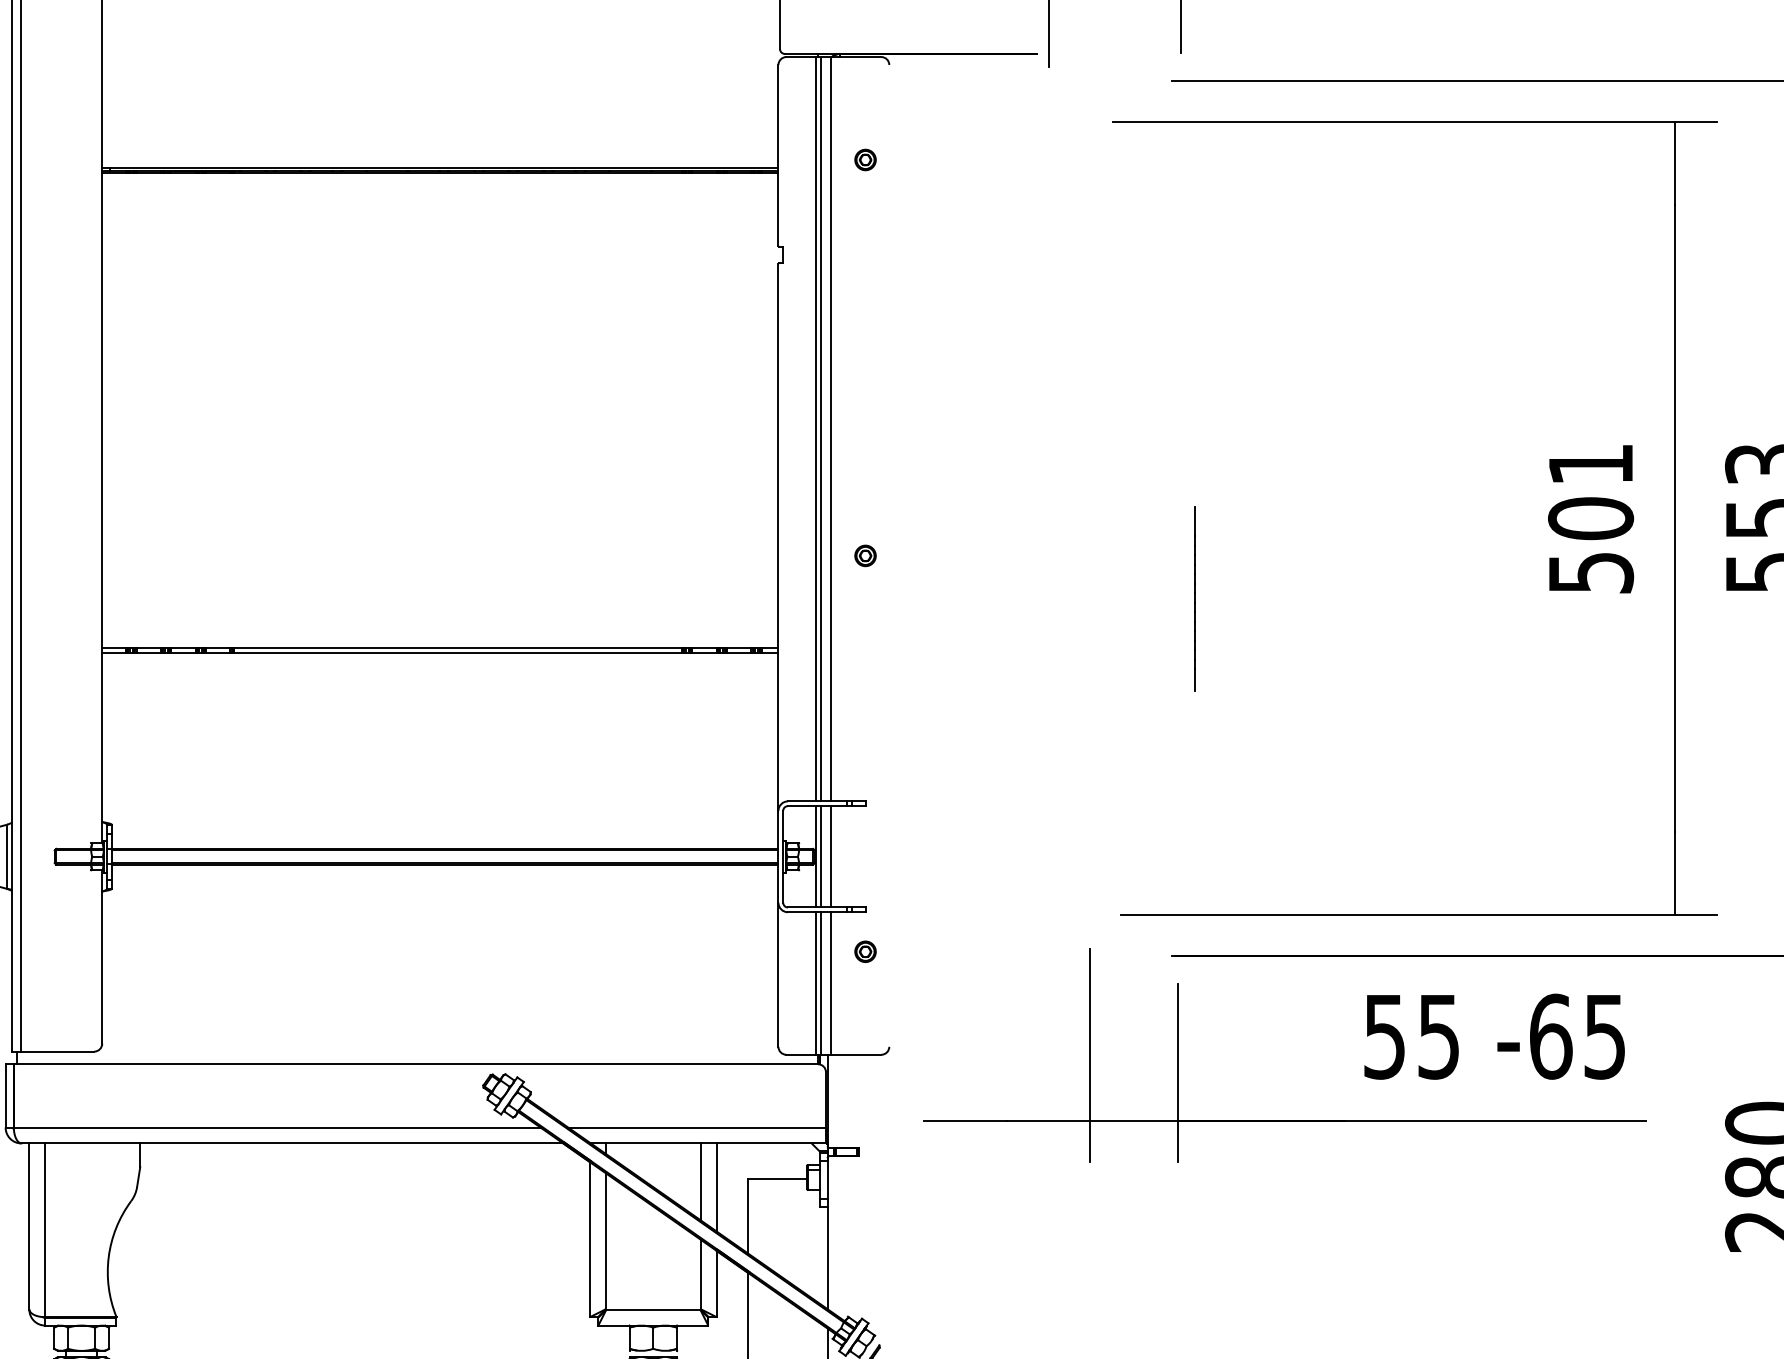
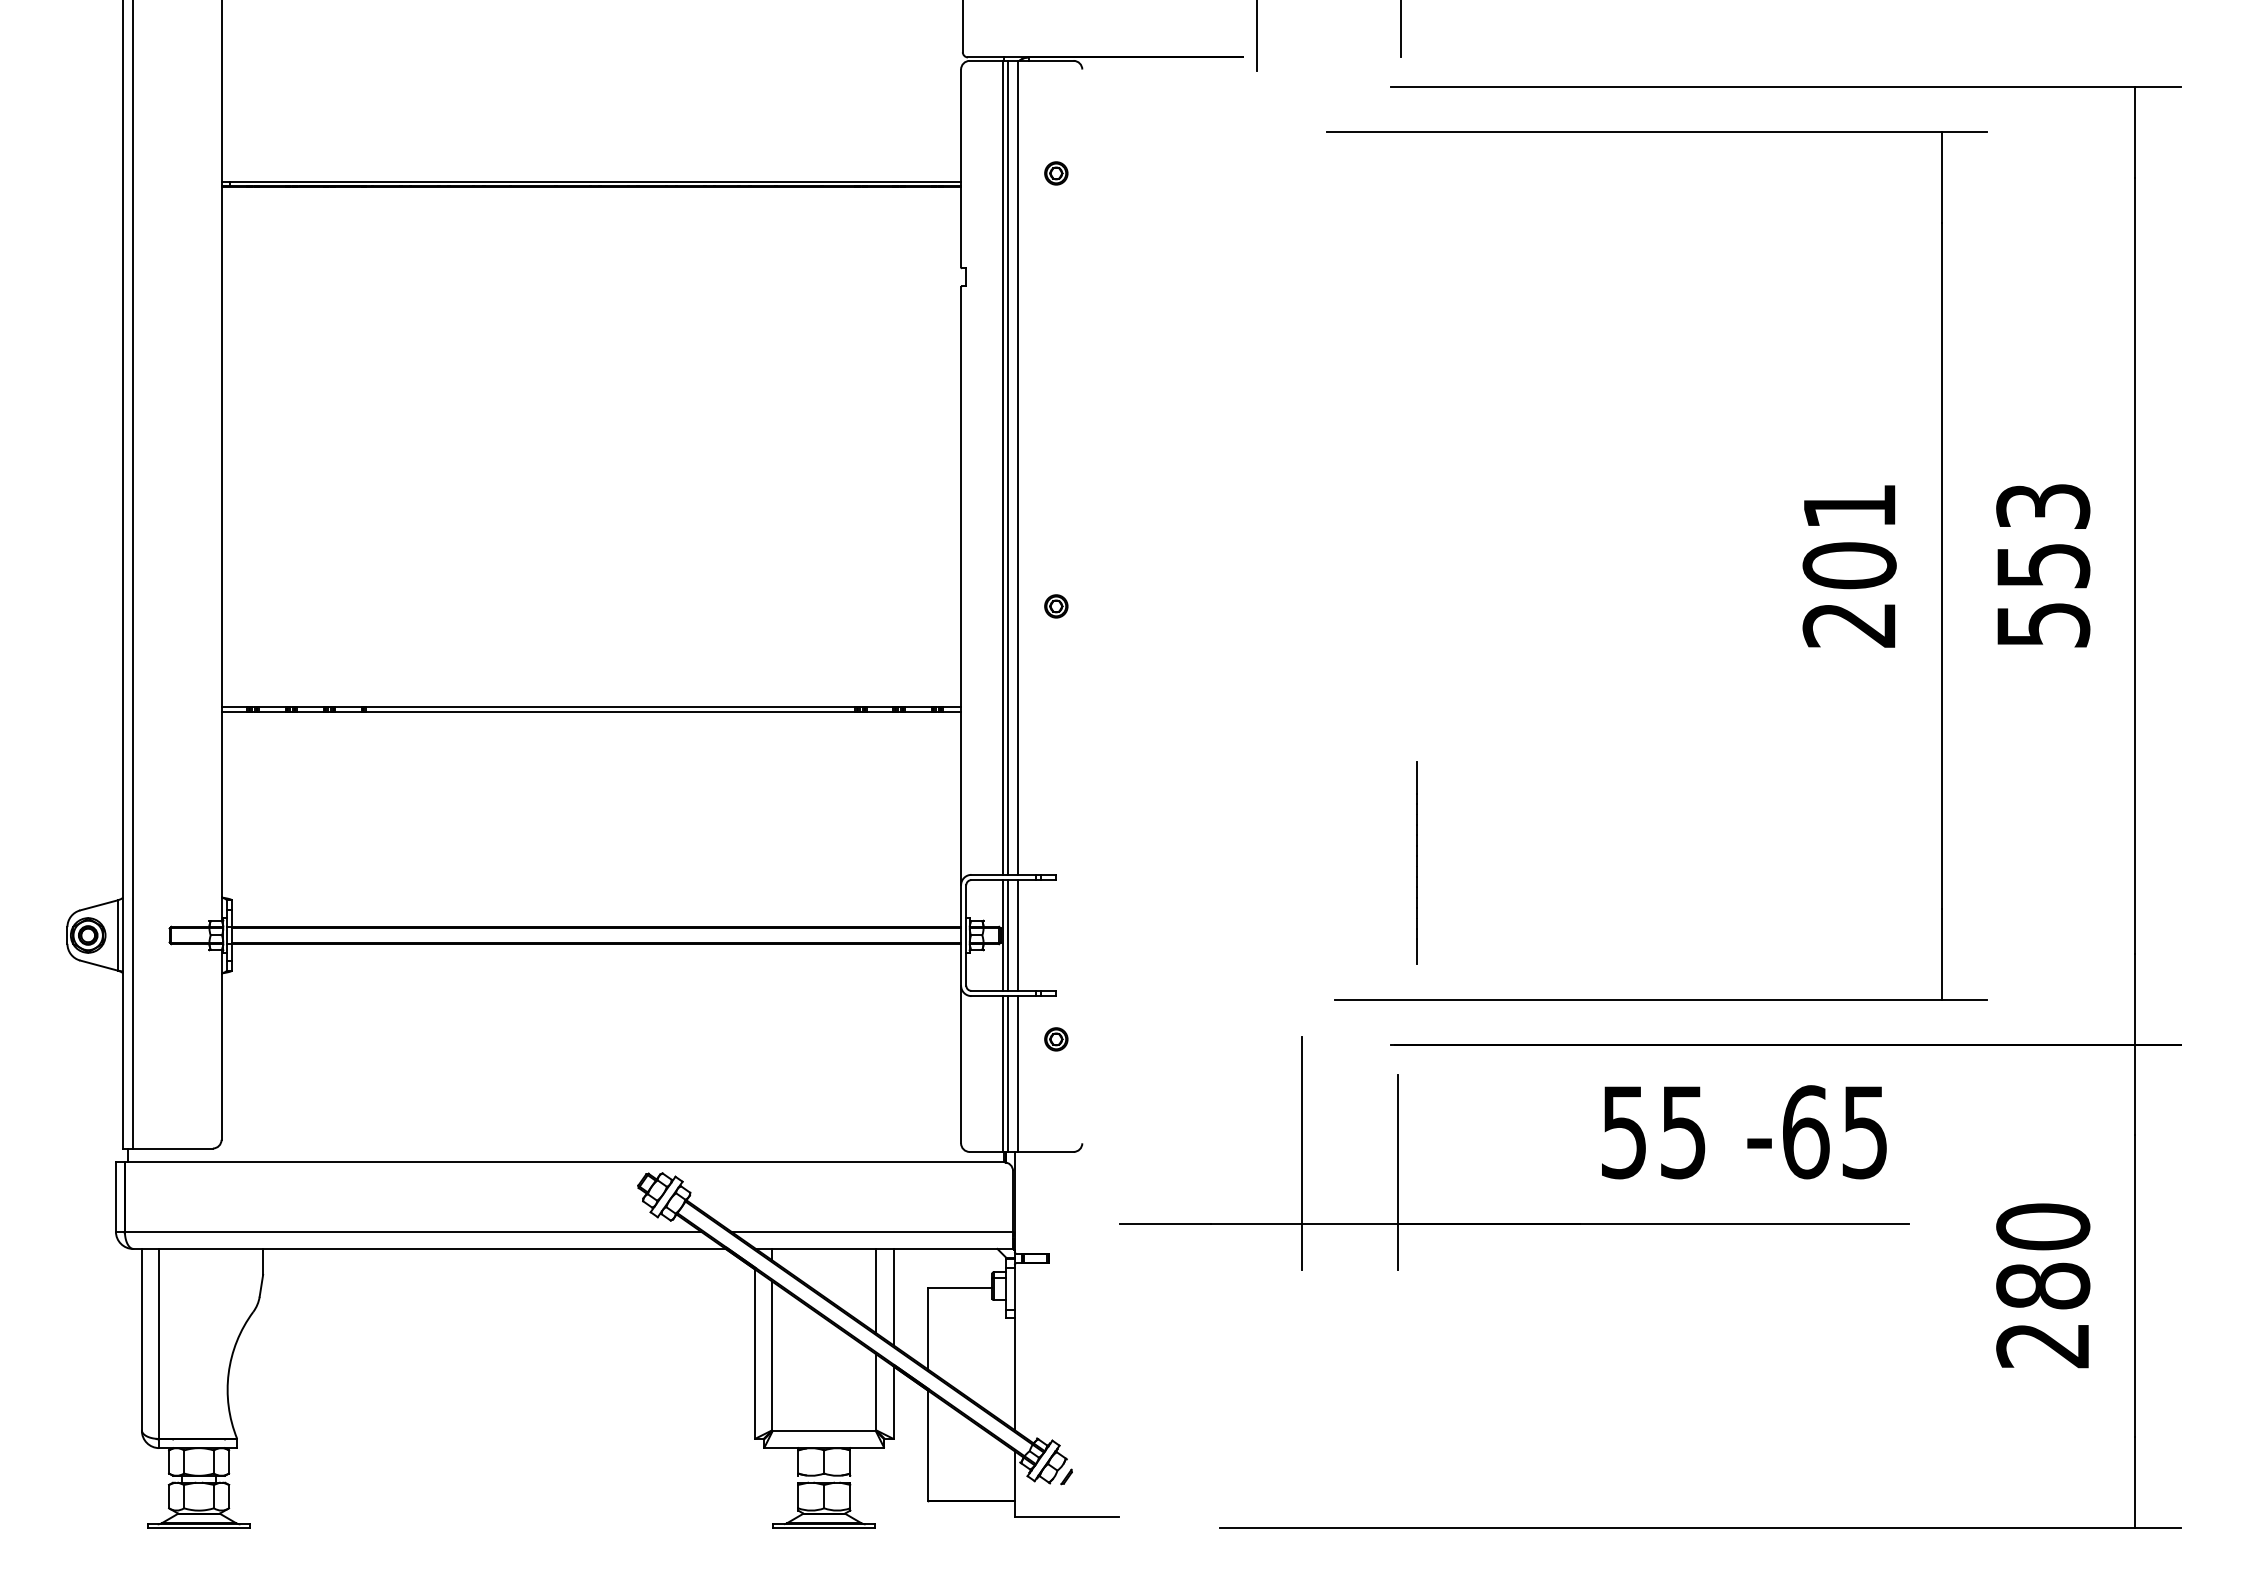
text: (1590, 573) -> (1849, 625), 501 -> 201
line: (1194, 598) -> (1416, 862), moved

